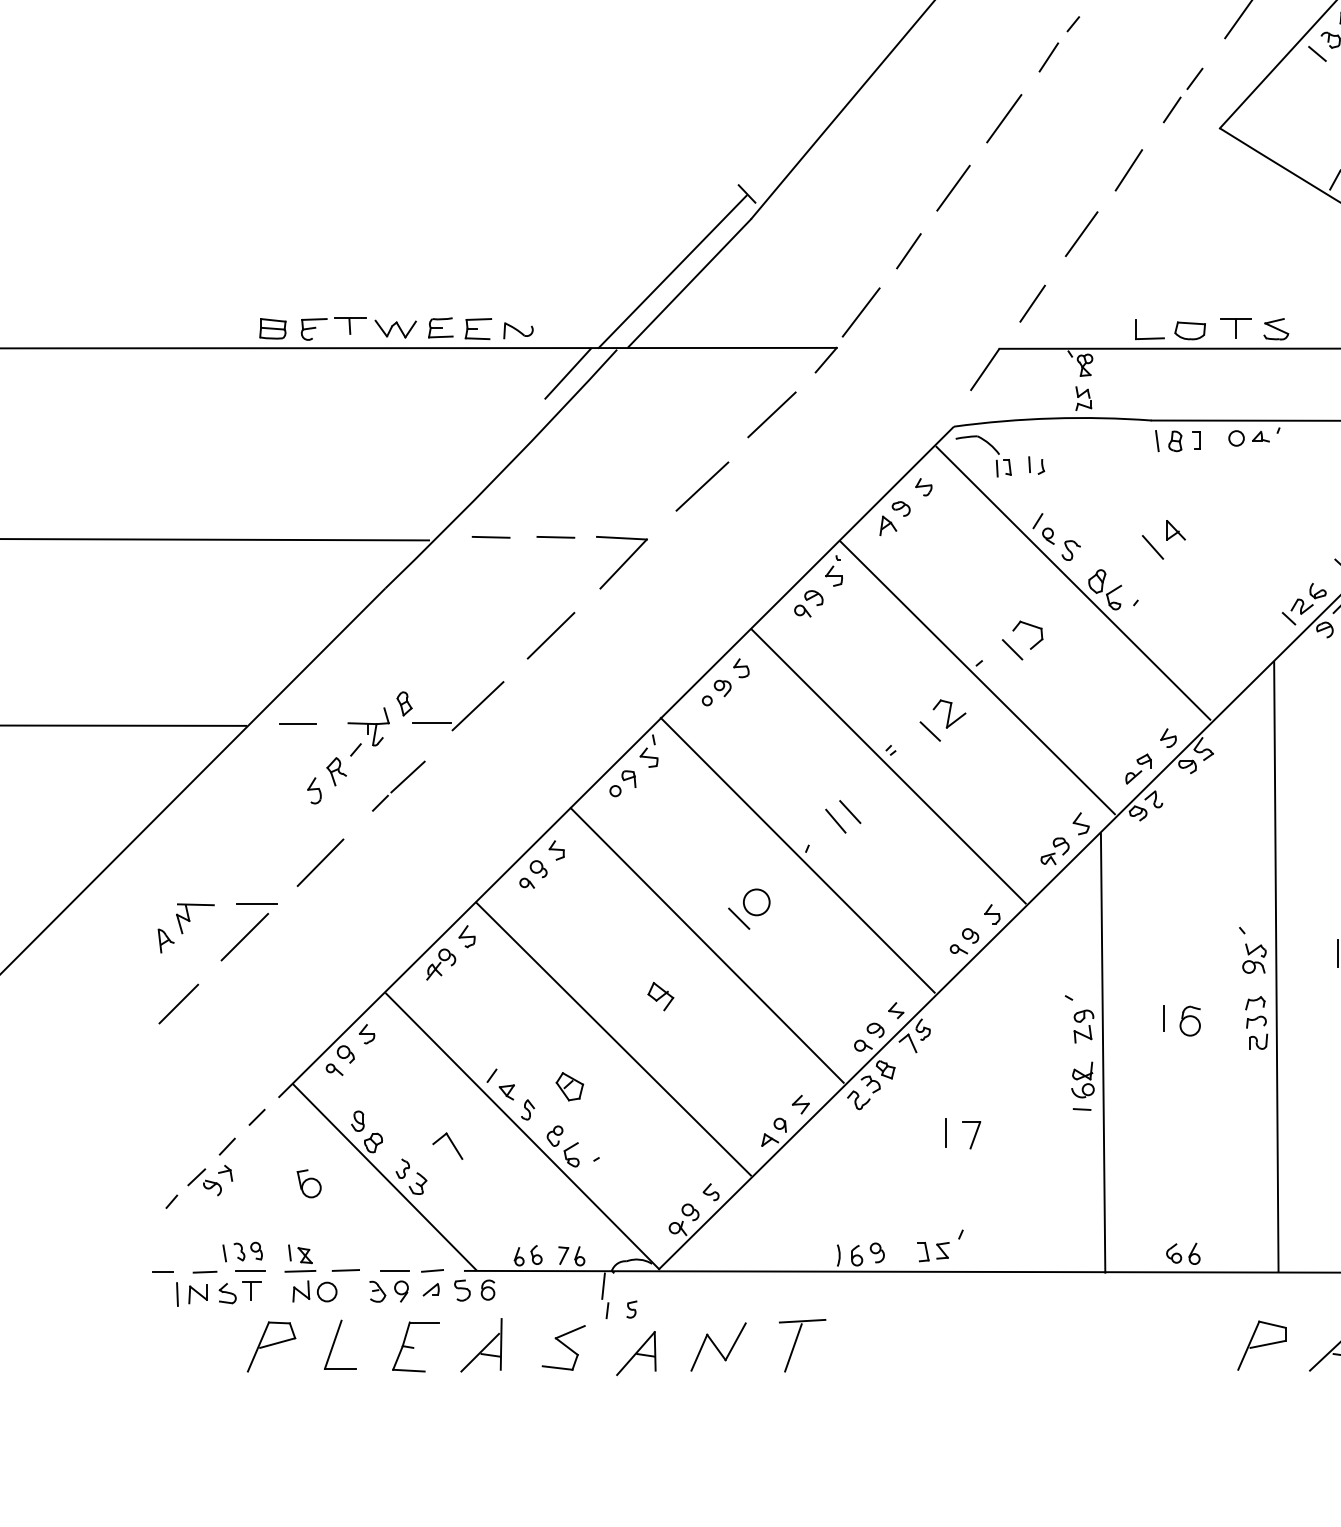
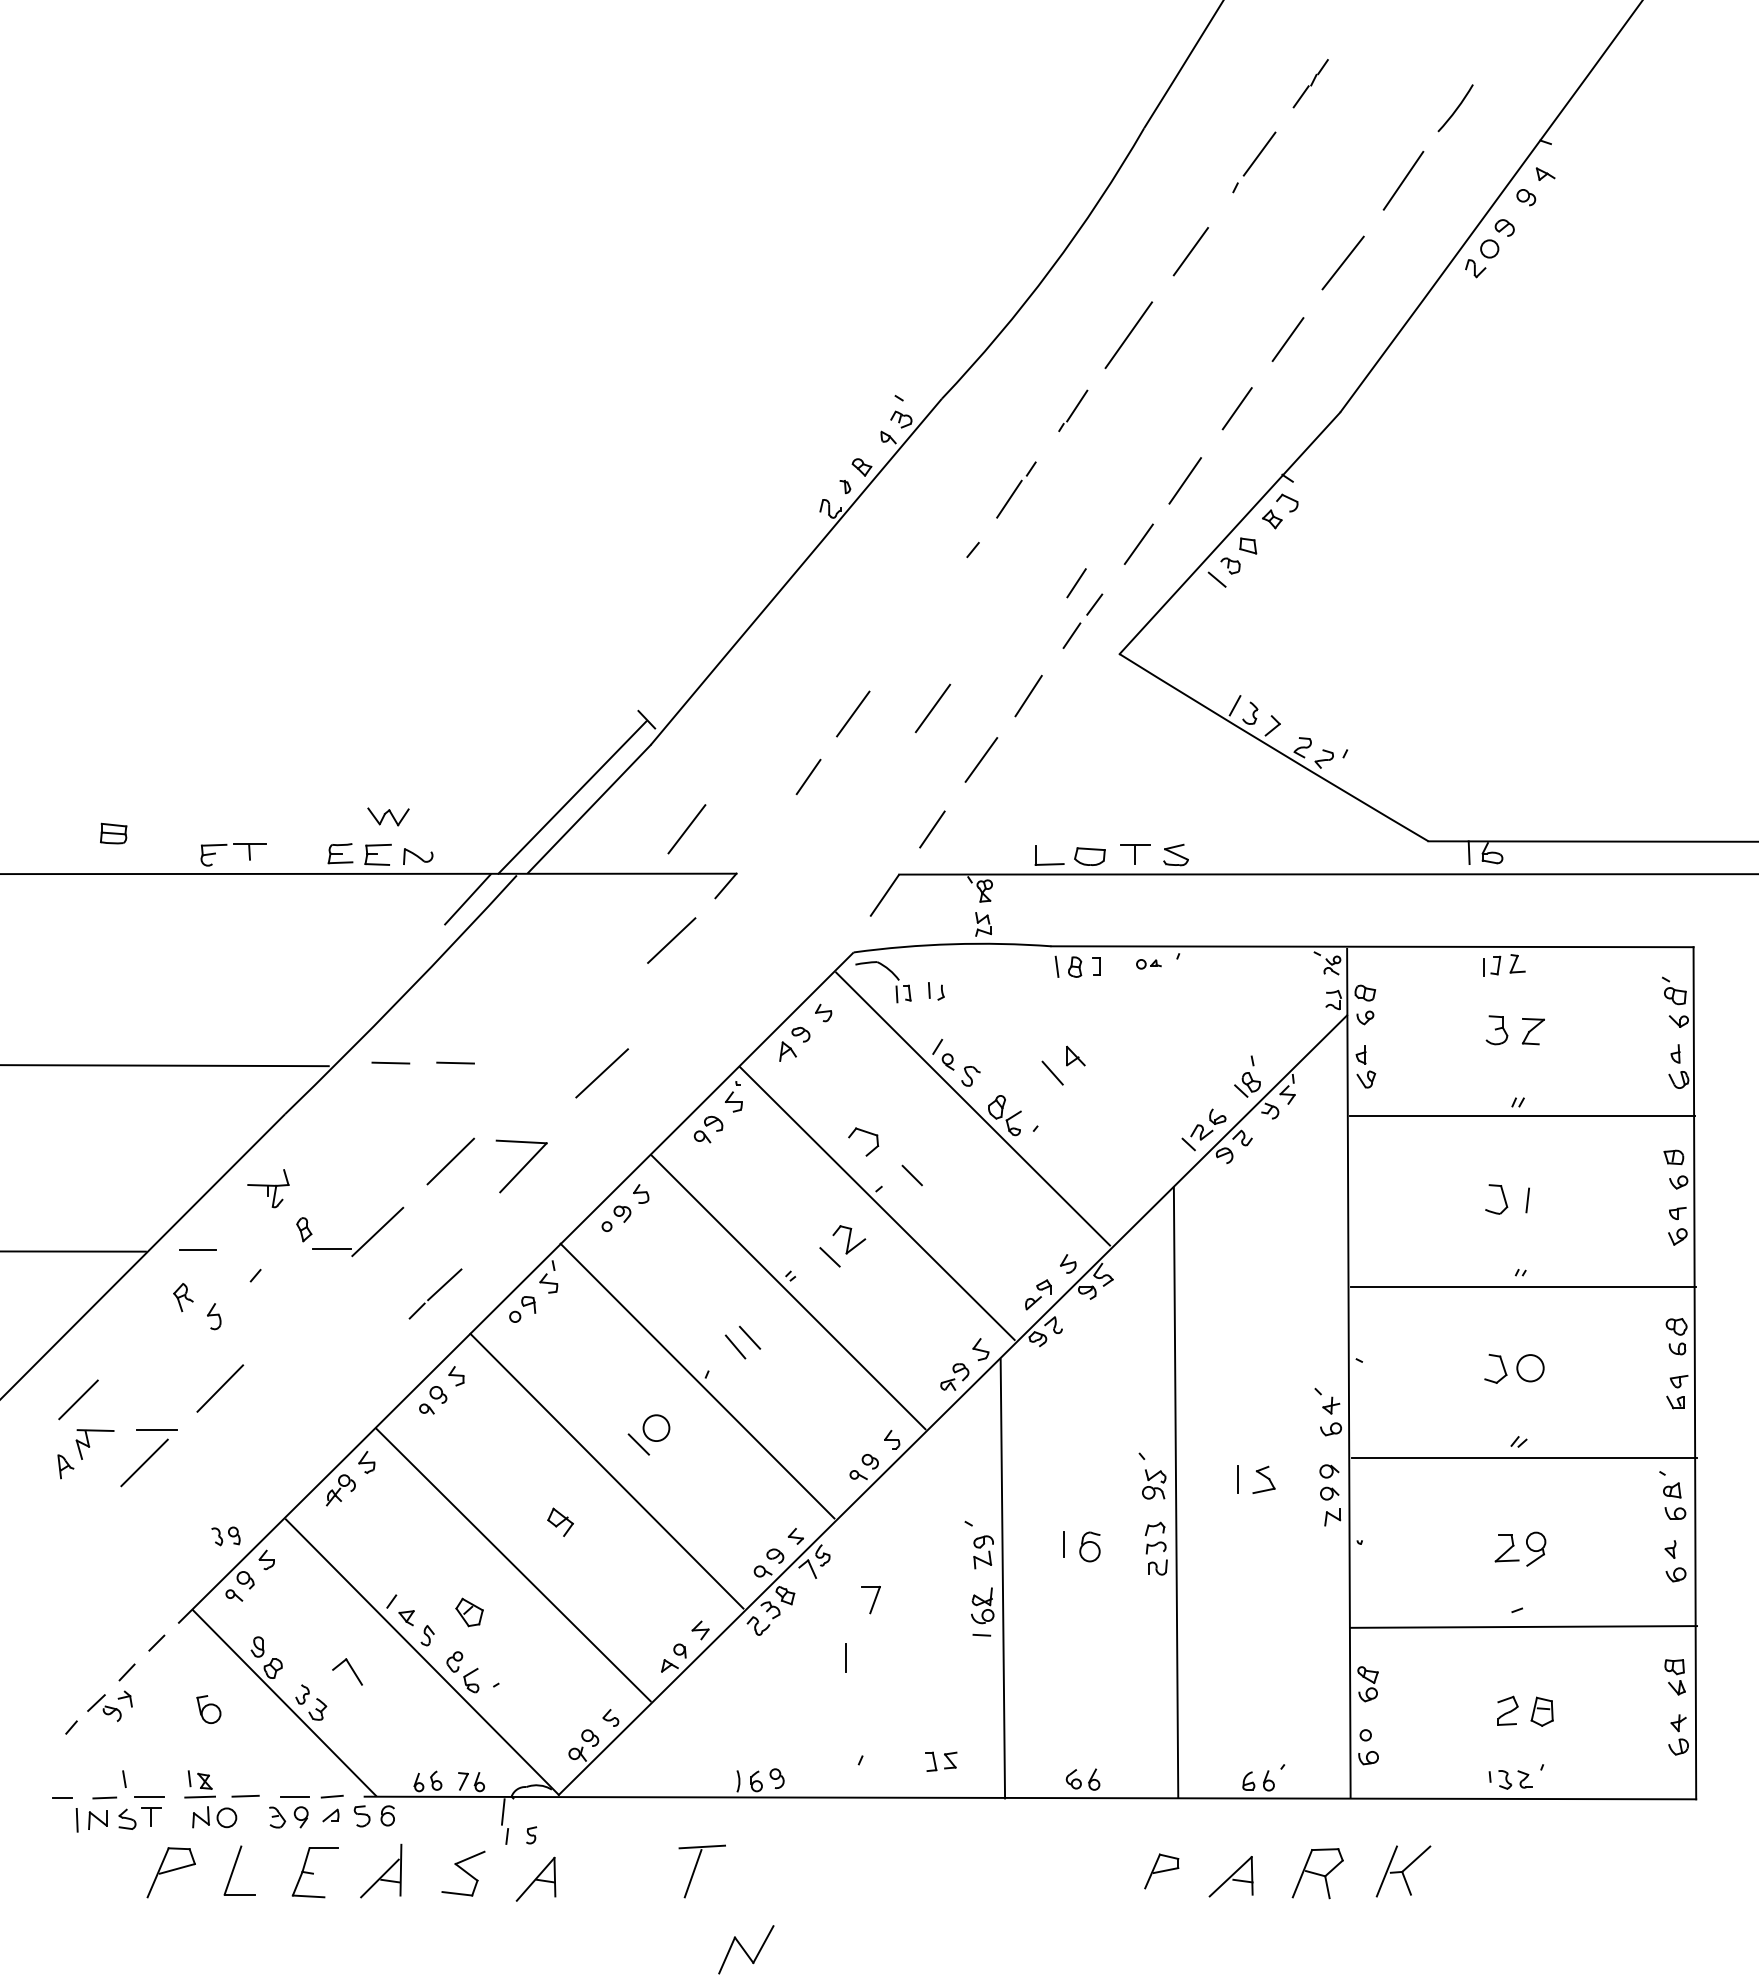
line: (1048, 57) -> (1076, 583), moved
line: (1003, 118) -> (932, 708), moved
line: (860, 312) -> (686, 829), moved
part: (272, 328) -> (113, 833), moved
part: (395, 328) -> (388, 816), moved
part: (1248, 438) -> (1148, 964), size x0.6
line: (701, 486) -> (601, 1073), moved
part: (621, 562) -> (521, 1166), moved
part: (1031, 626) -> (867, 1133), moved
part: (368, 726) -> (268, 1188), moved
part: (336, 771) -> (183, 1297), moved
line: (398, 785) -> (435, 1293), moved
line: (178, 1003) -> (78, 1399), moved
part: (970, 1135) -> (870, 1600), moved
part: (247, 1251) -> (225, 1536), moved
part: (933, 1251) -> (941, 1761), moved
part: (1261, 1345) -> (1161, 1871), size x0.7
part: (718, 1346) -> (746, 1949), moved

